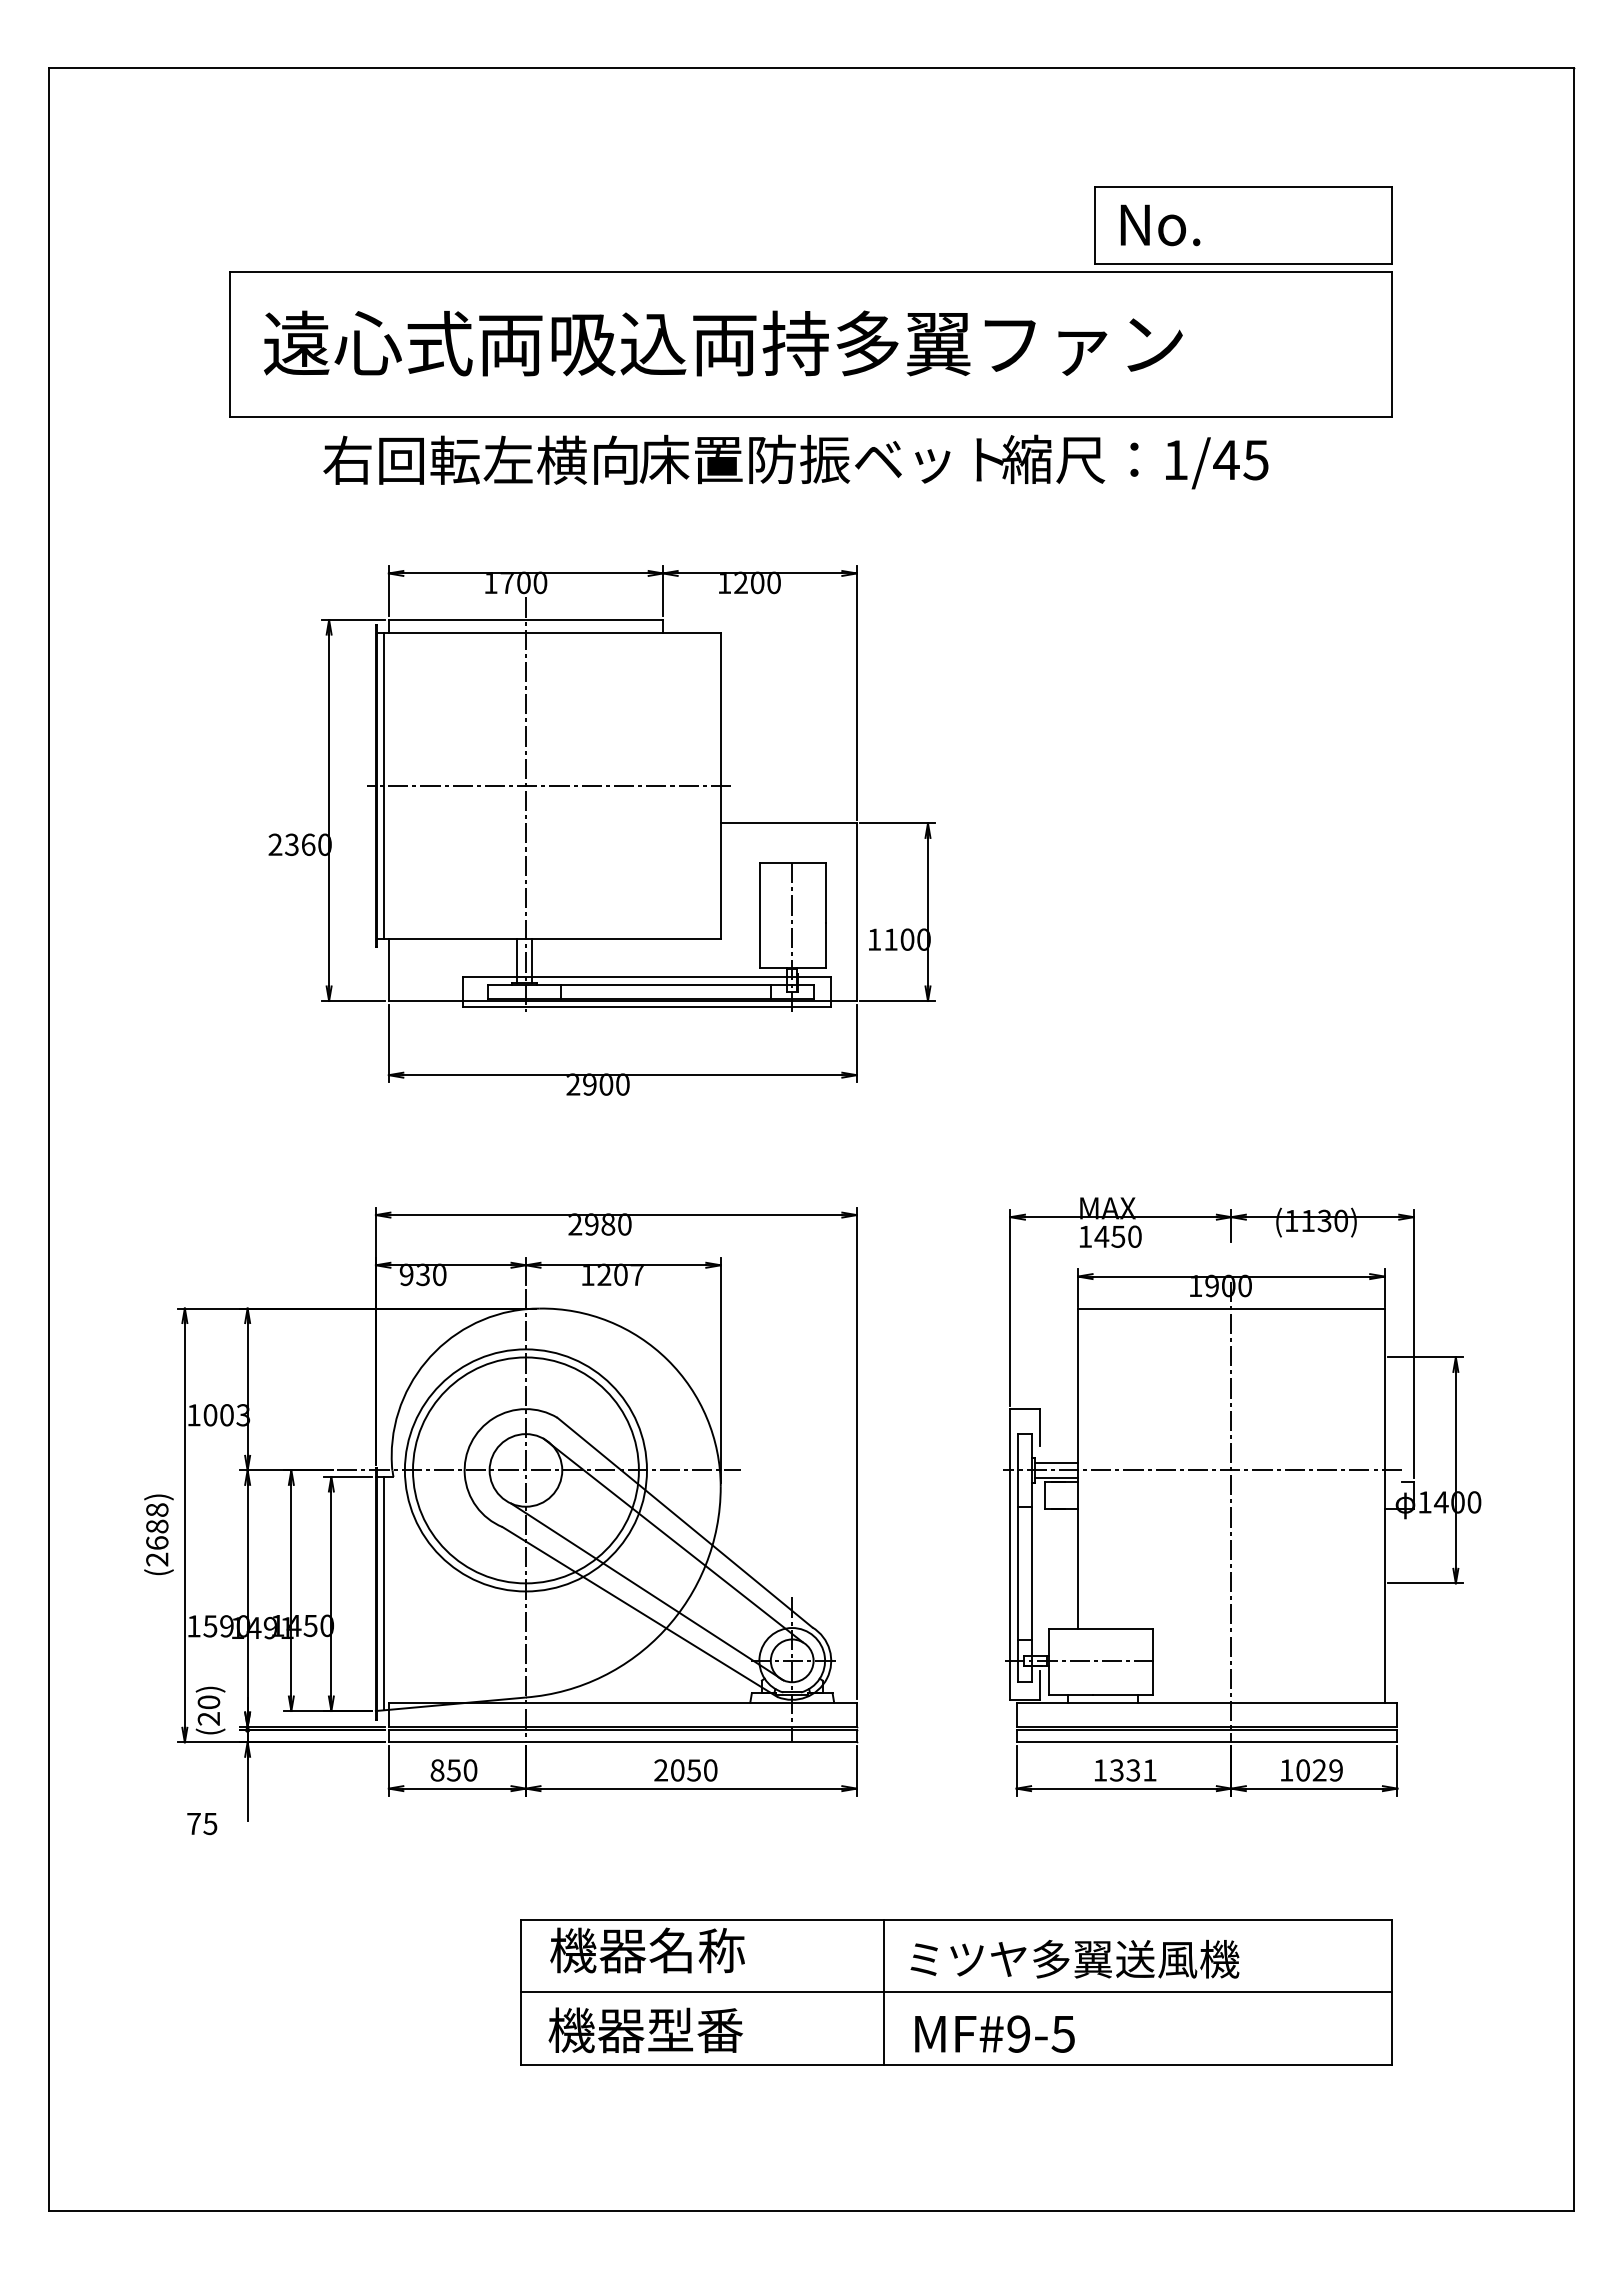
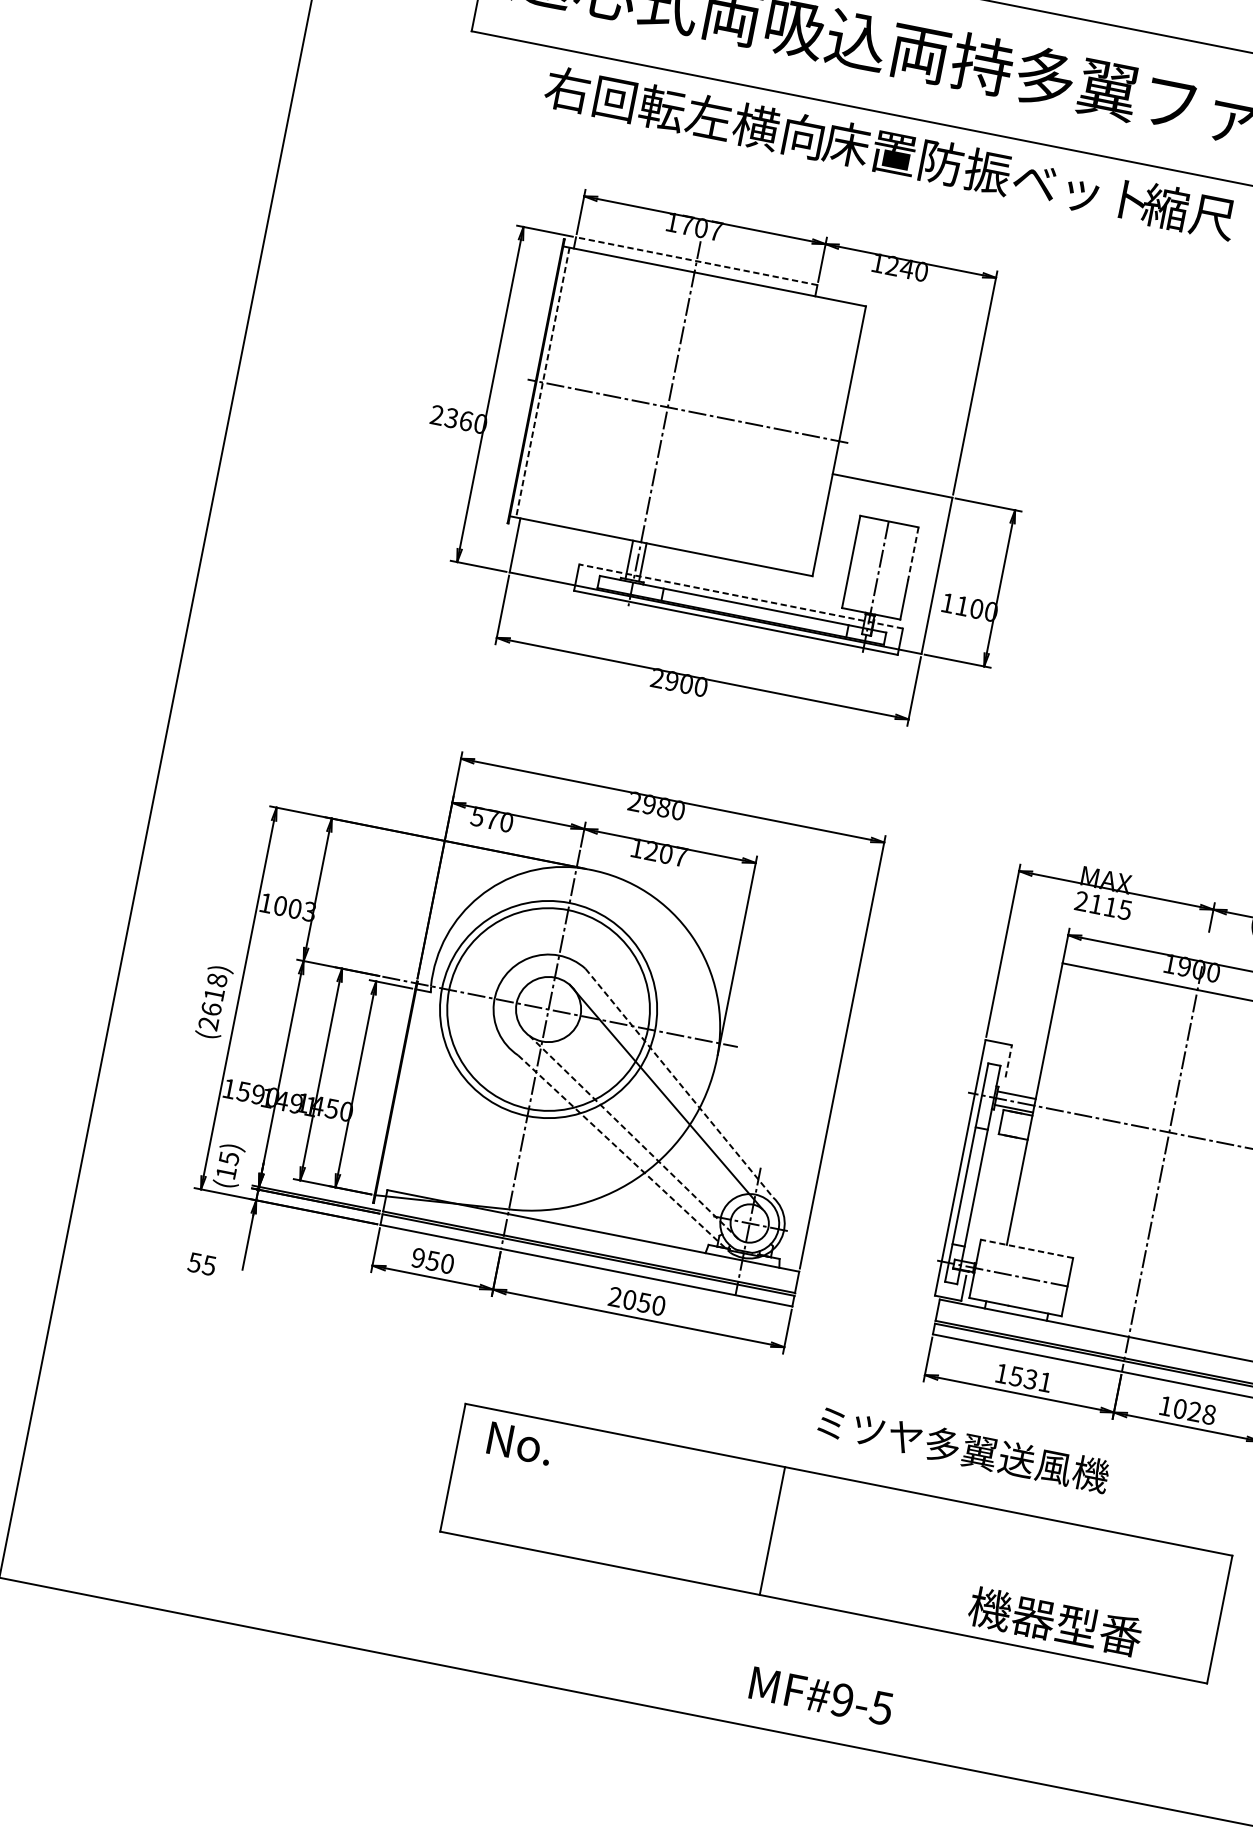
text: (540, 582) -> (716, 230), 1700 -> 1707
text: (757, 582) -> (907, 268), 1200 -> 1240
line: (525, 620) -> (696, 261), solid -> dashed
line: (383, 786) -> (542, 382), solid -> dashed
line: (826, 893) -> (913, 554), solid -> dashed
line: (647, 977) -> (741, 596), solid -> dashed
text: (1109, 1236) -> (1102, 905), 1450 -> 2115
text: (414, 1274) -> (484, 817), 930 -> 570
line: (1040, 1426) -> (1009, 1060), solid -> dashed
line: (684, 1522) -> (679, 1083), solid -> dashed
text: (157, 1526) -> (214, 994), (2688) -> (2618)
line: (647, 1591) -> (634, 1137), solid -> dashed
line: (383, 1593) -> (401, 1093), removed
line: (639, 1612) -> (623, 1154), solid -> dashed
line: (1100, 1628) -> (1026, 1248), solid -> dashed
text: (208, 1710) -> (227, 1165), (20) -> (15)
text: (437, 1770) -> (418, 1258), 850 -> 950
text: (1116, 1770) -> (1015, 1376), 1331 -> 1531
text: (1336, 1770) -> (1209, 1414), 1029 -> 1028
text: (193, 1824) -> (194, 1263), 75 -> 55
text: (647, 1950) -> (571, 1453), 機器名称 -> No.
text: (1074, 1958) -> (963, 1448), moved
line: (955, 1992) -> (835, 1543), removed
text: (645, 2030) -> (1055, 1622), moved
text: (994, 2033) -> (821, 1695), moved

